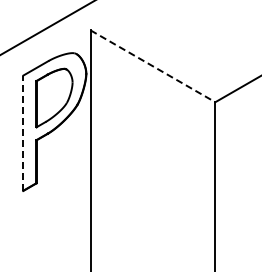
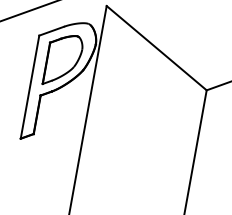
line: (152, 66) -> (156, 48), dashed -> solid
line: (23, 133) -> (30, 87), dashed -> solid

